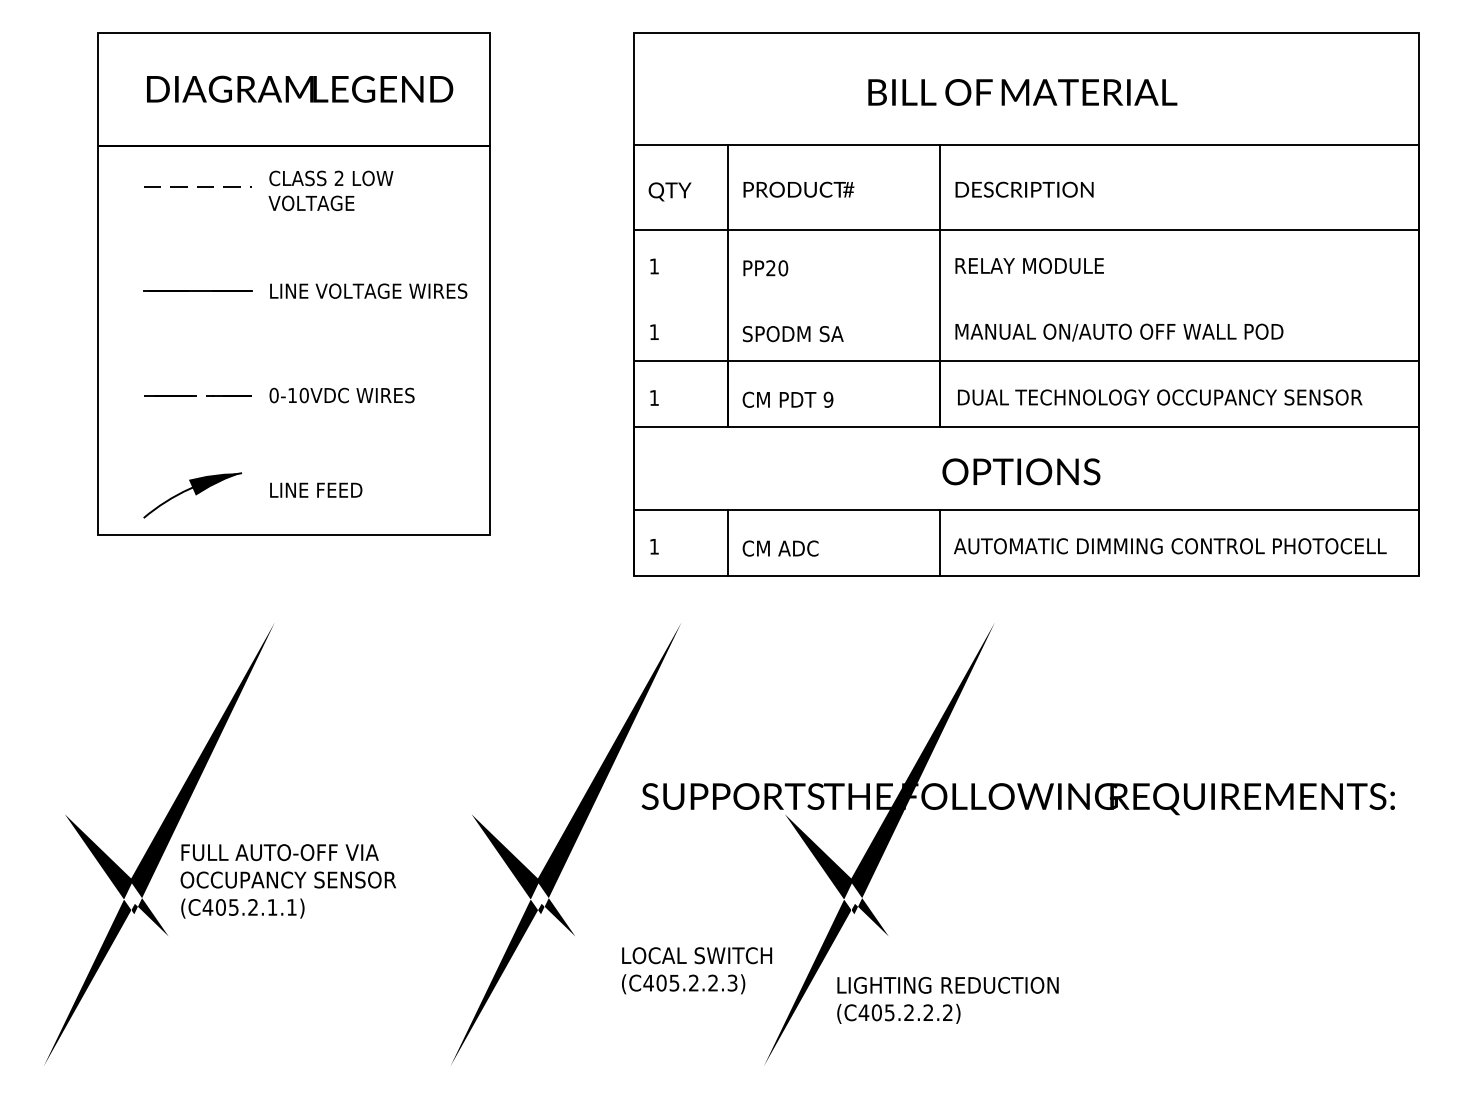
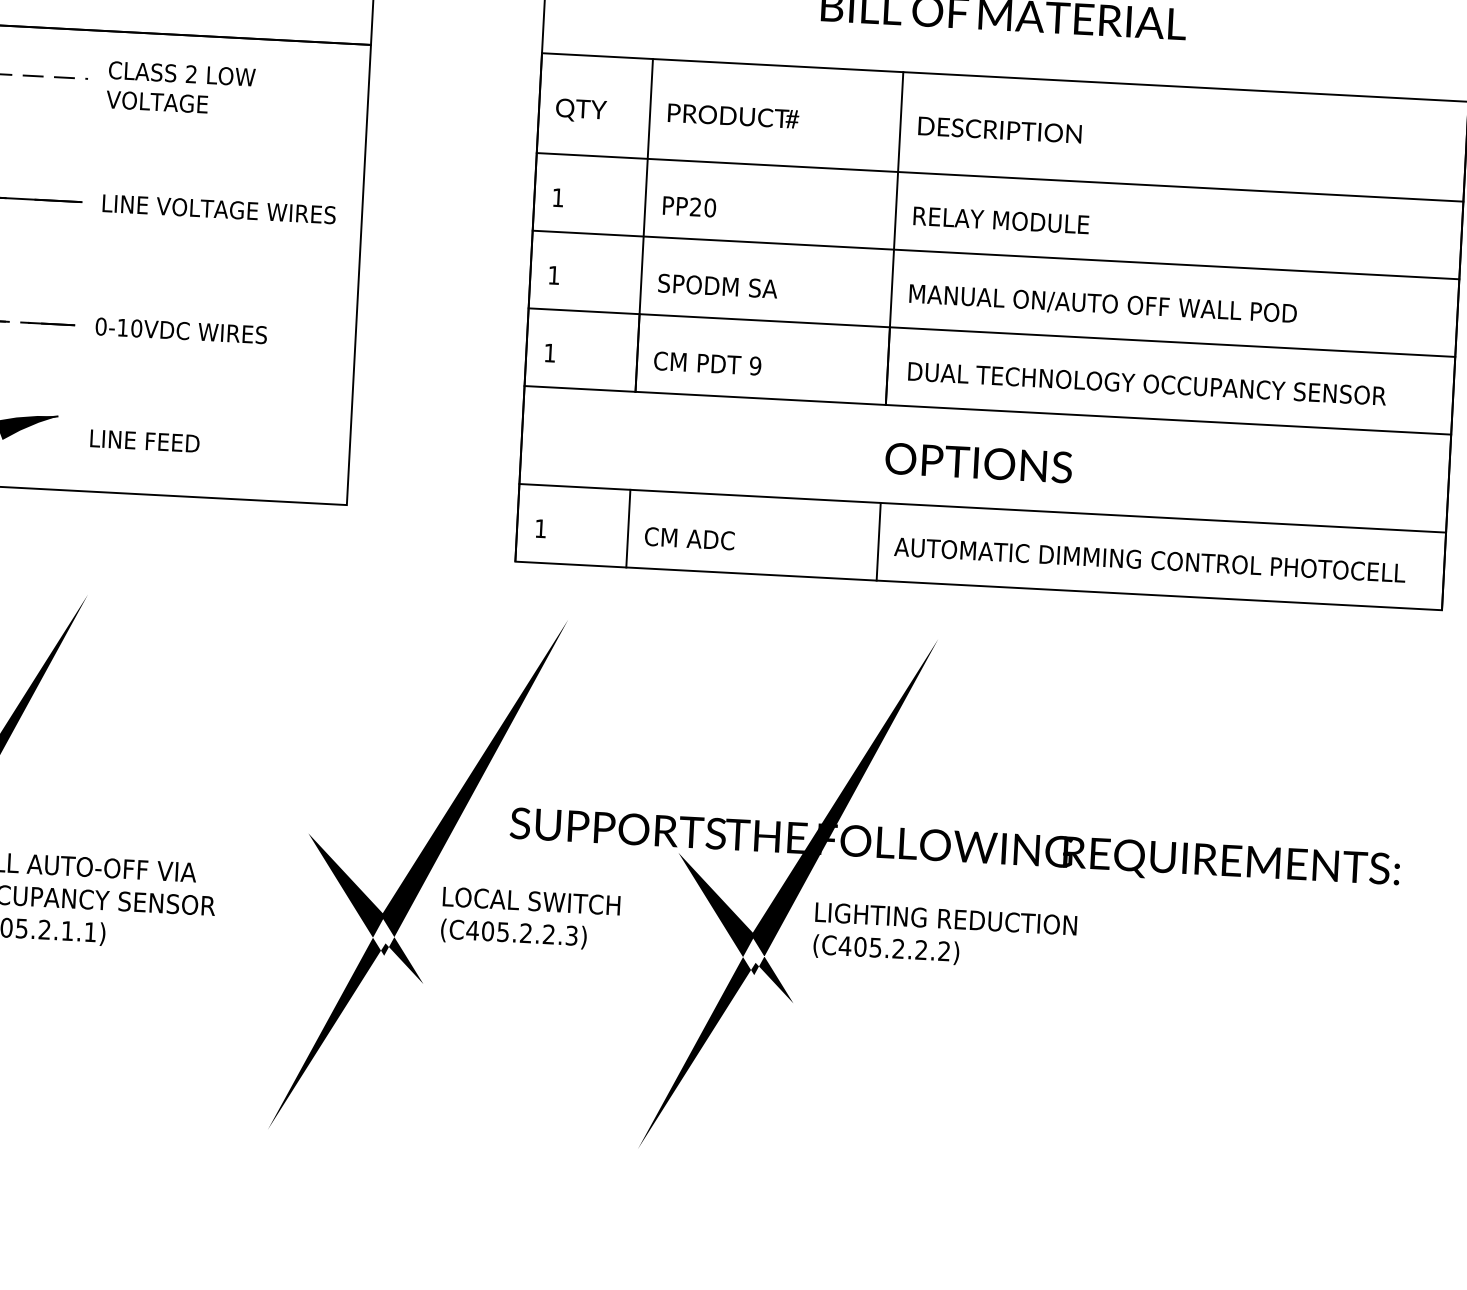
line: (1026, 295) -> (995, 255), added
text: (697, 970) -> (531, 918), moved
text: (947, 999) -> (944, 935), moved

